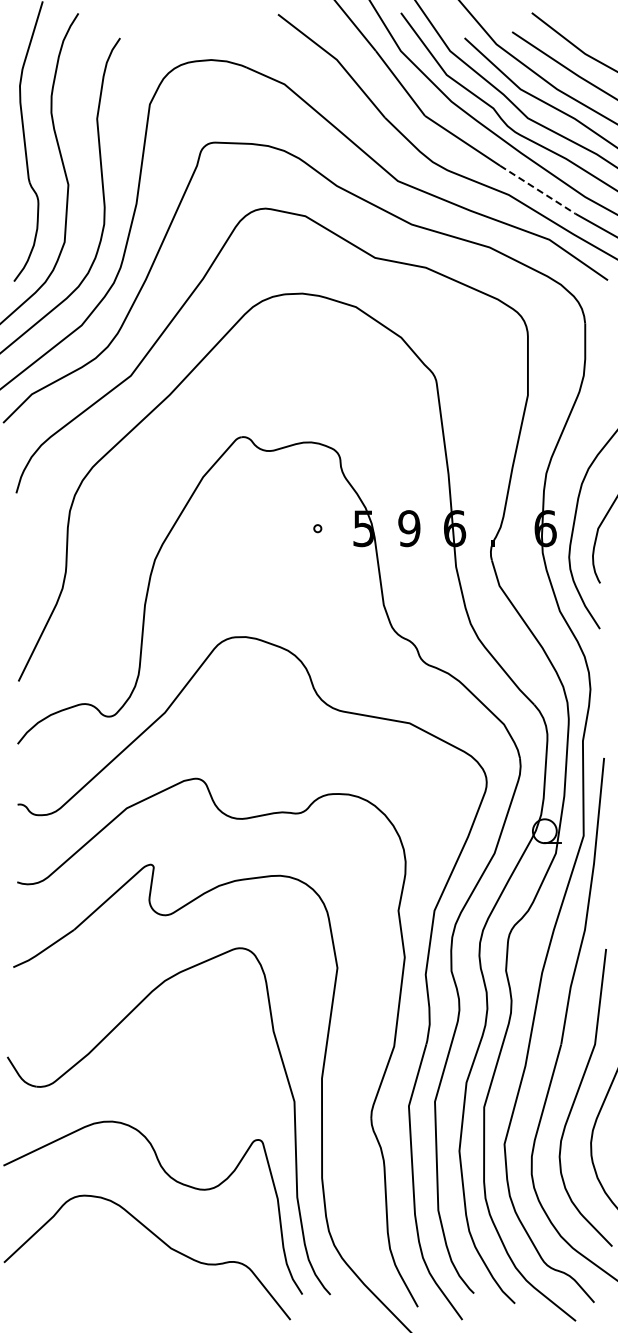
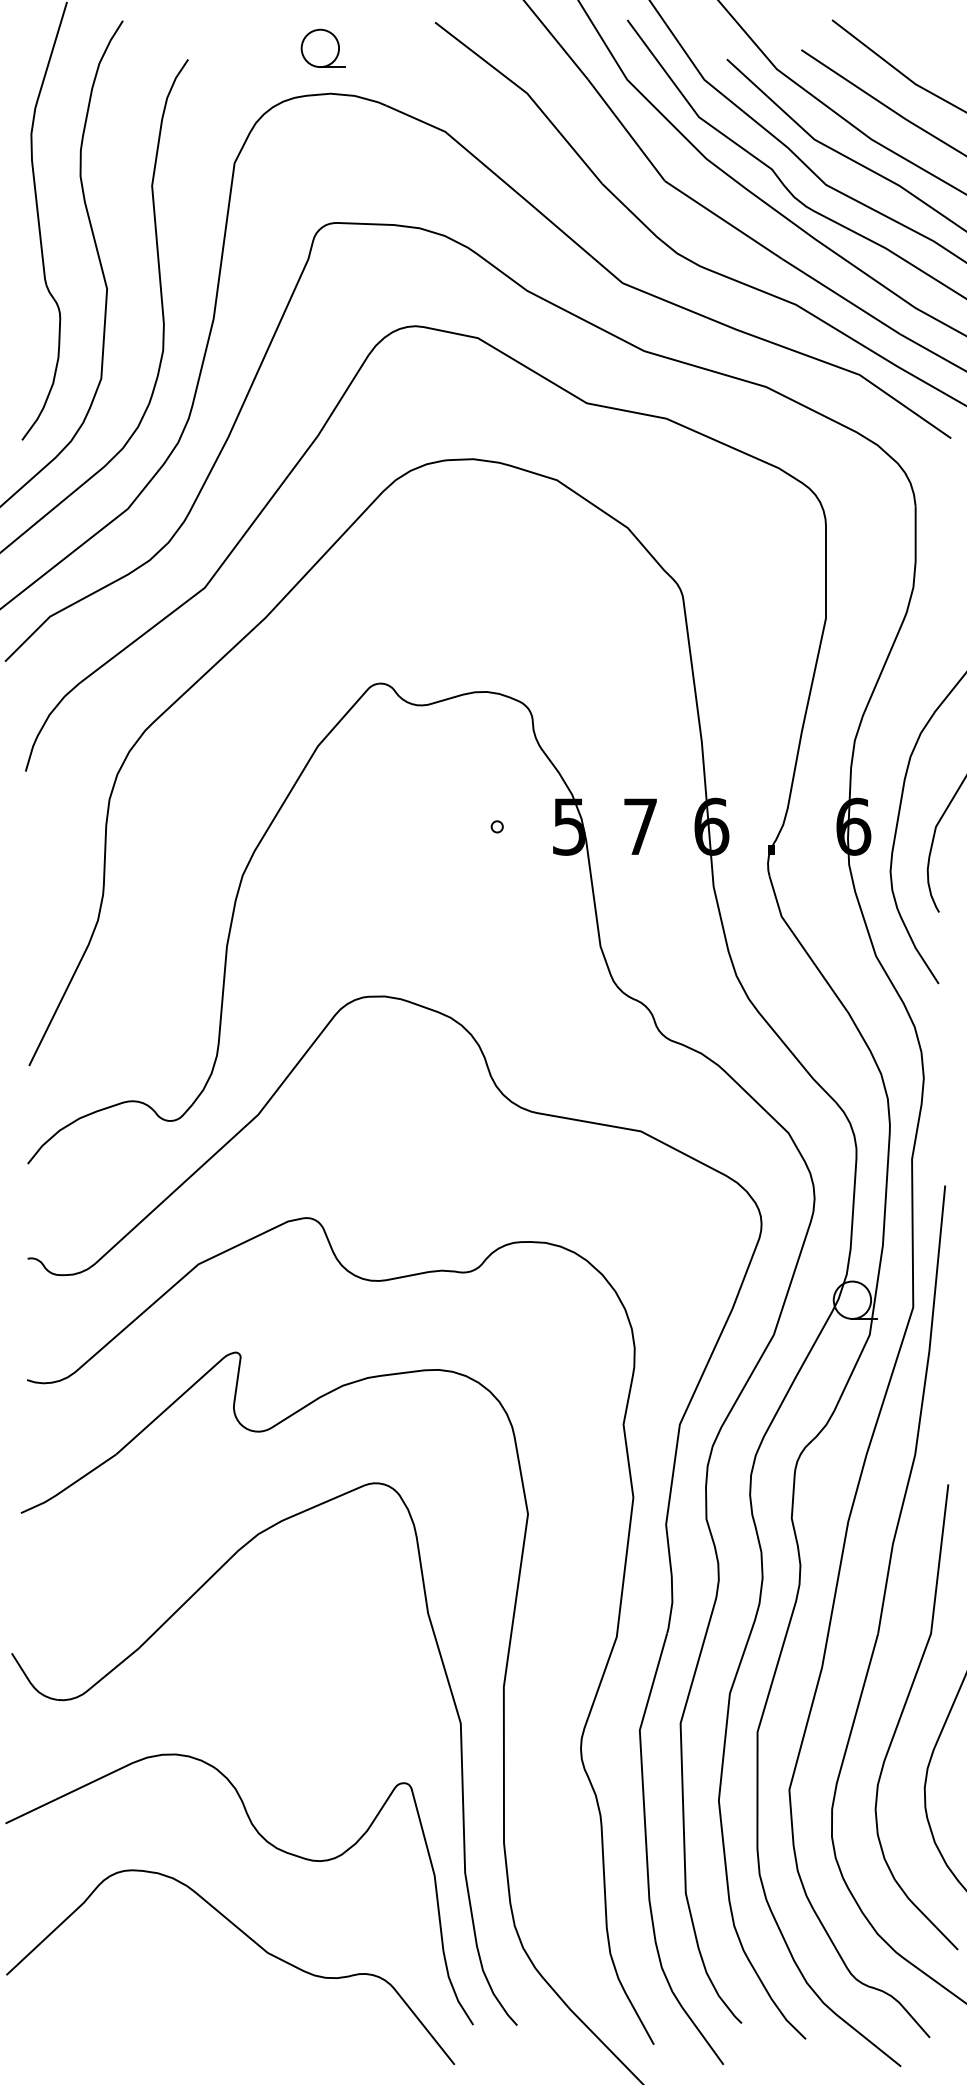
part: (206, 30) -> (323, 47), added
line: (537, 189) -> (840, 296), dashed -> solid
text: (409, 528) -> (640, 826), 9 -> 7

